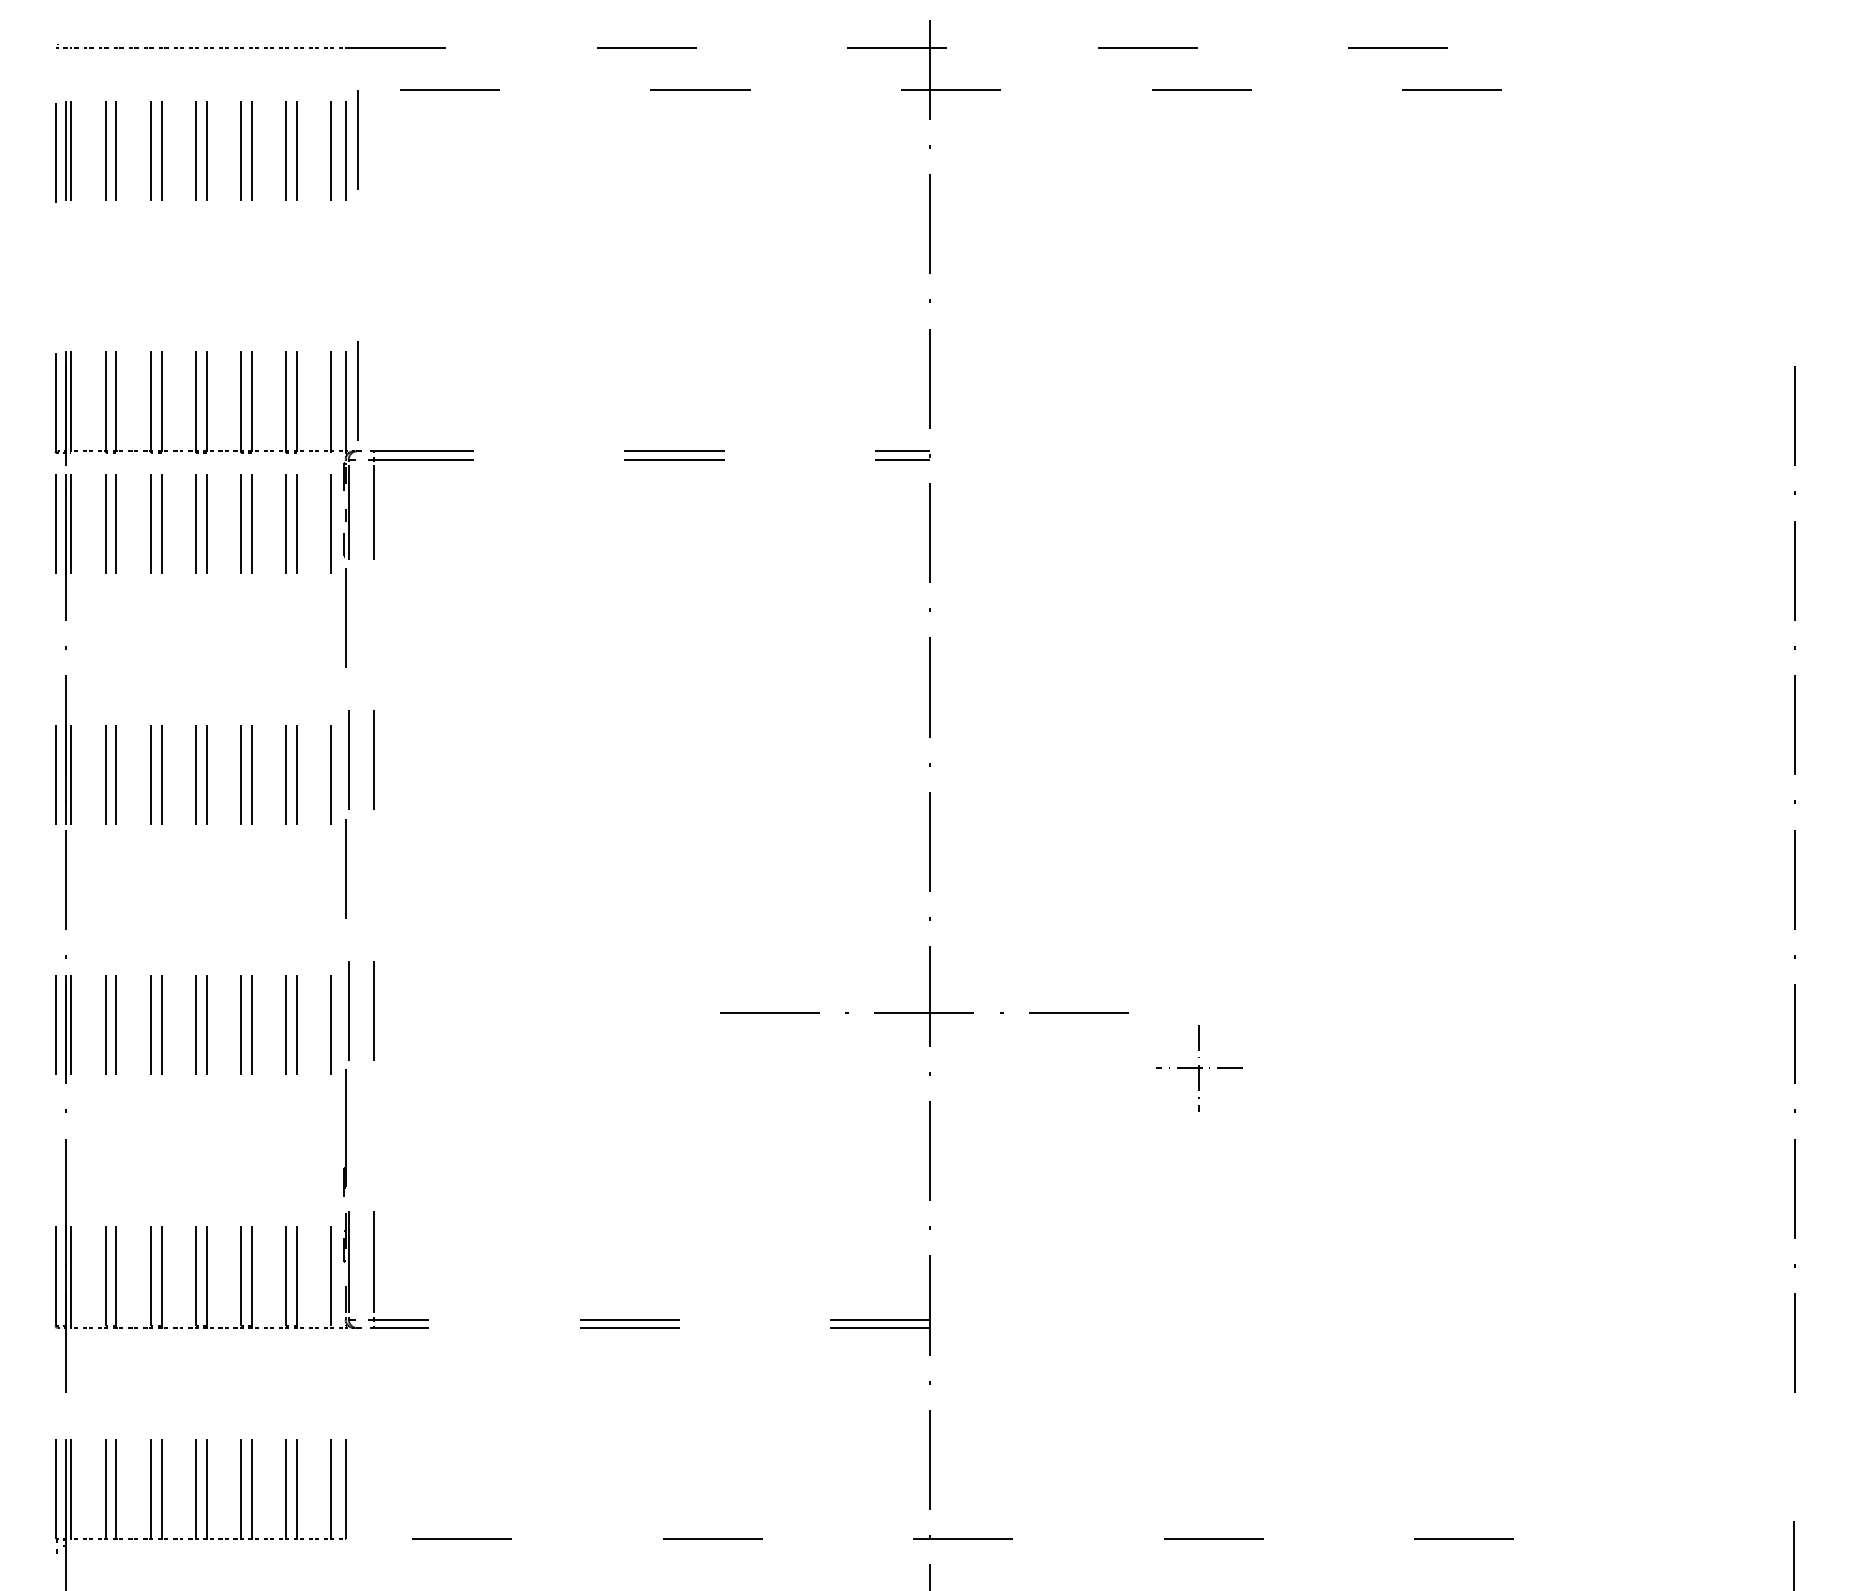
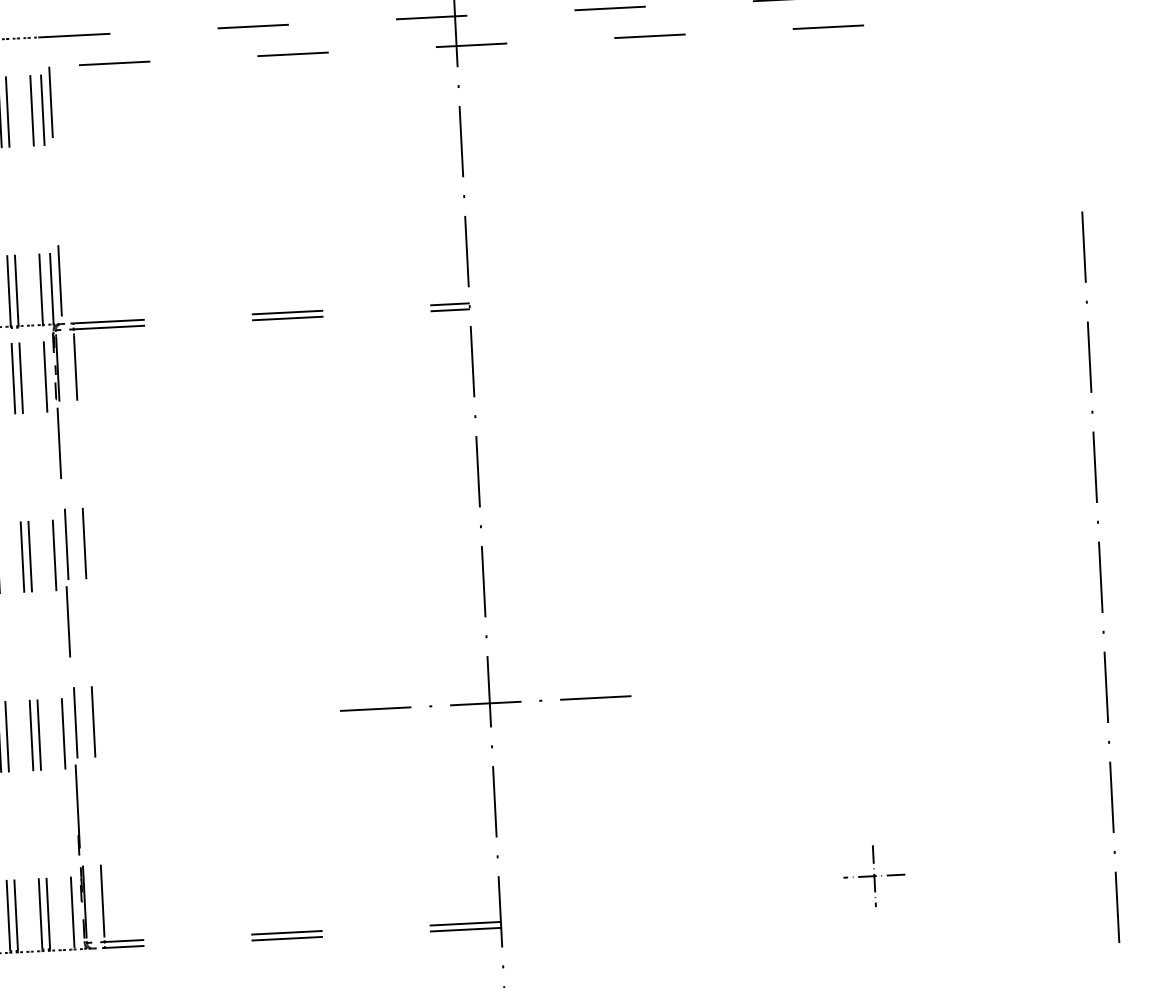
part: (1199, 1068) -> (874, 876), moved

